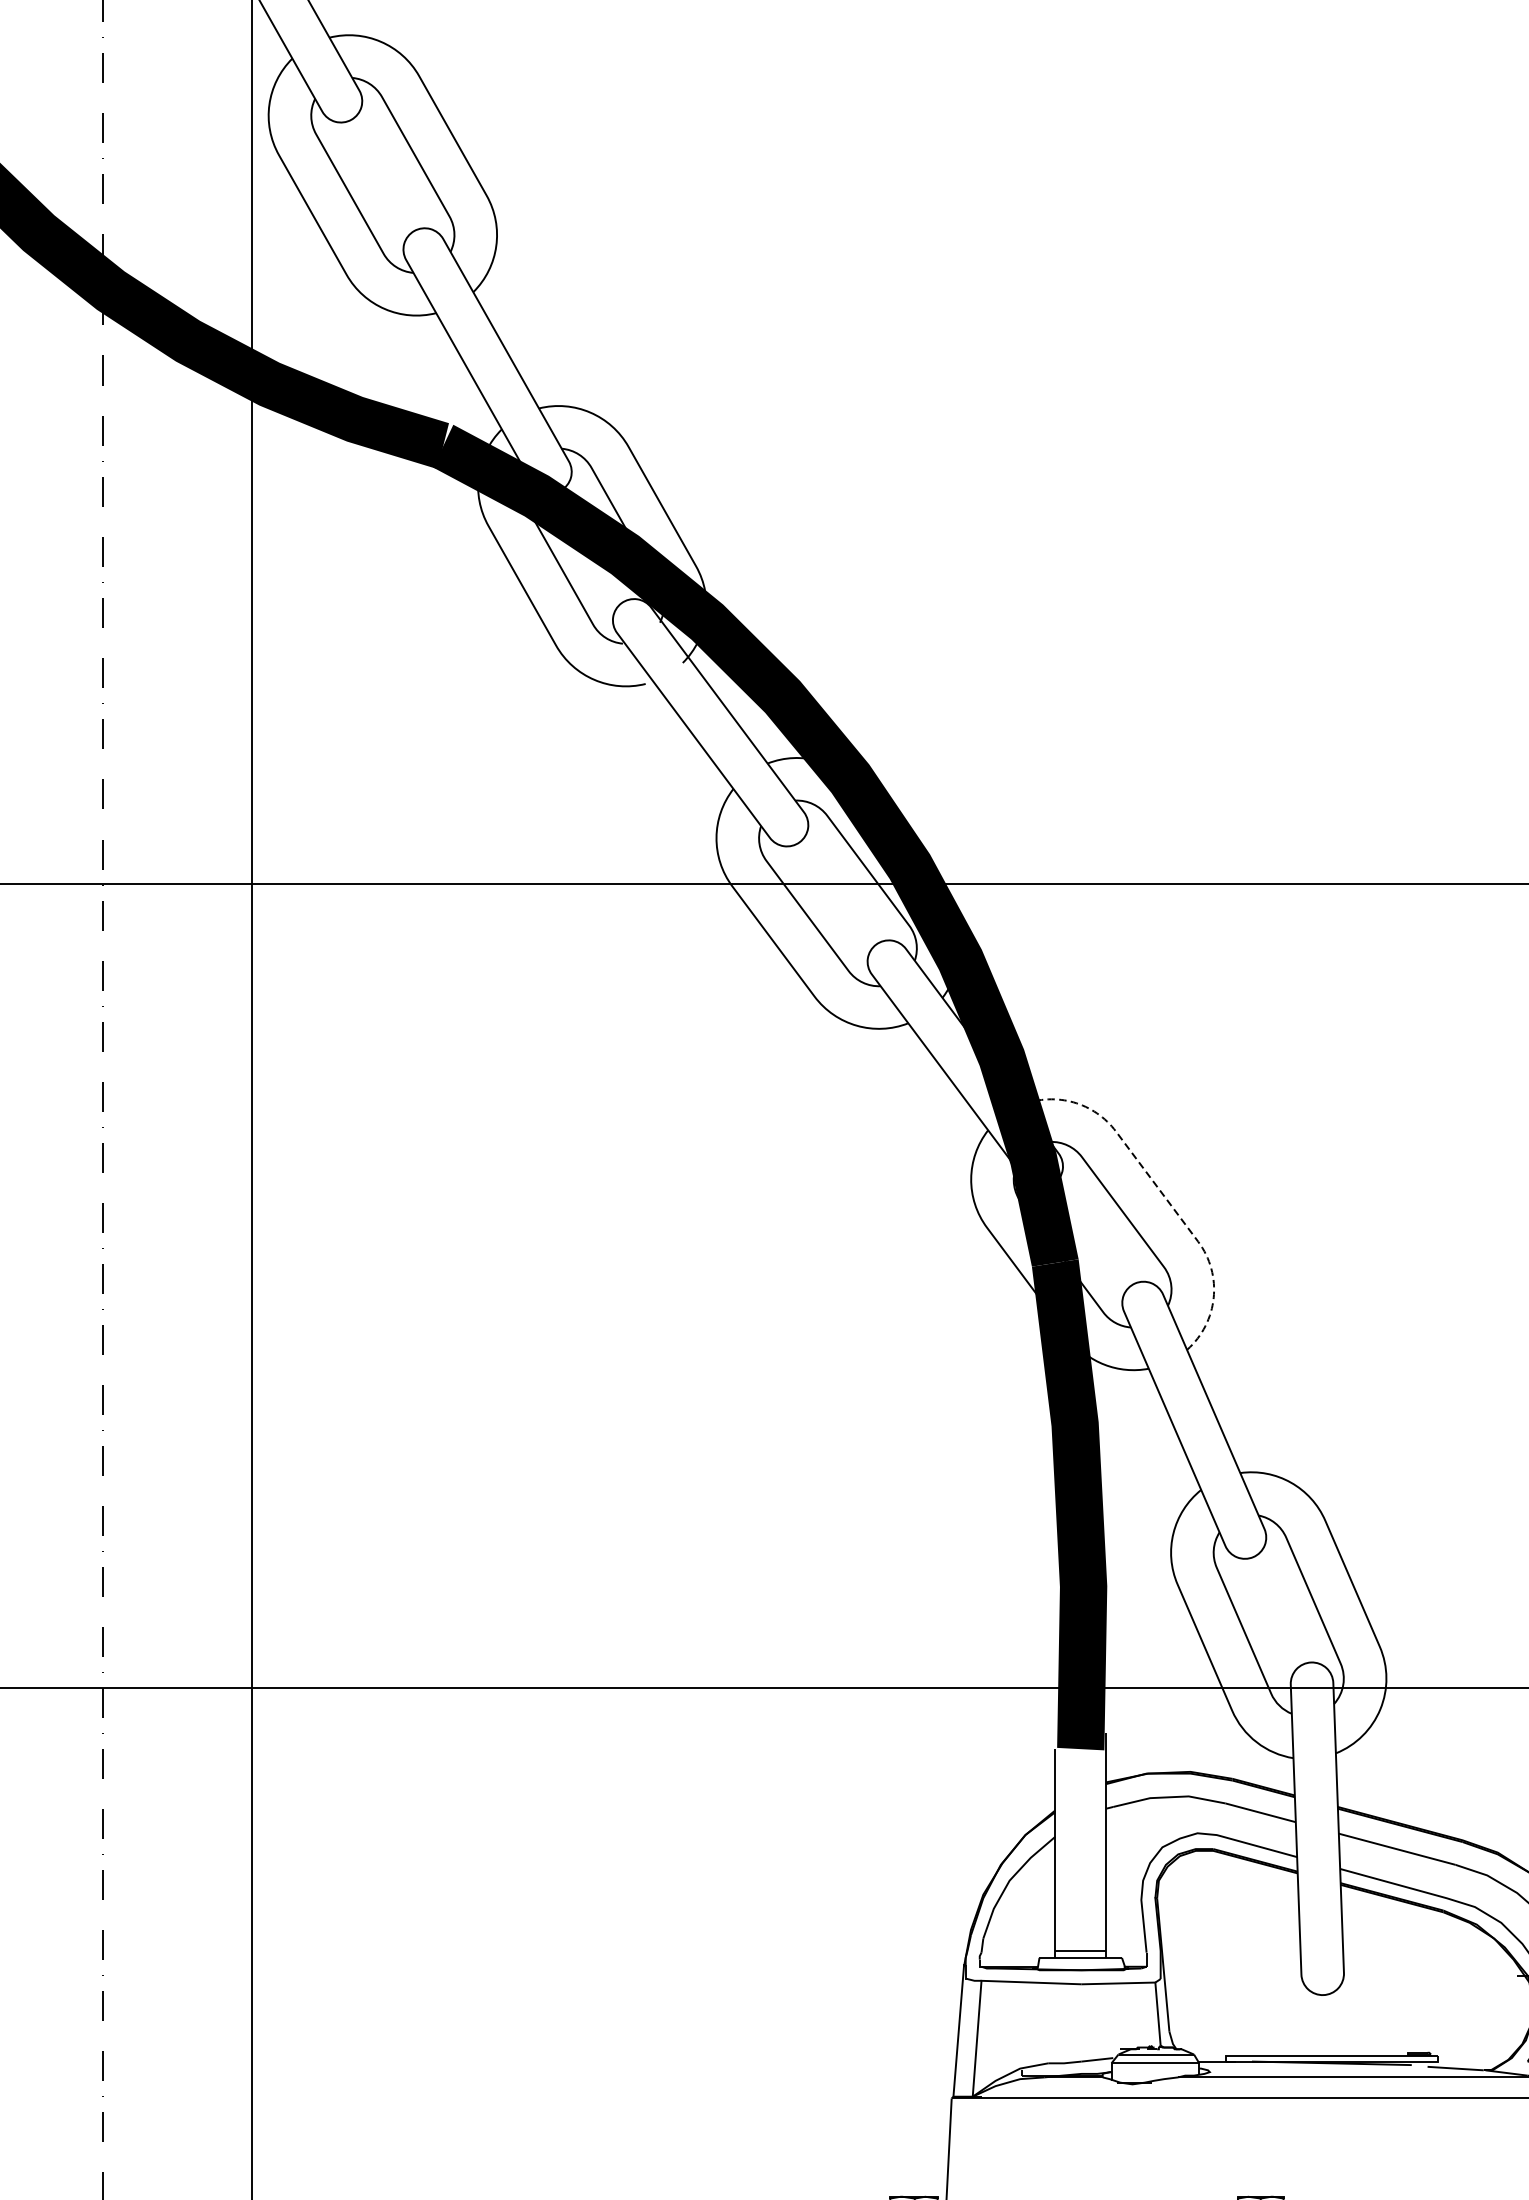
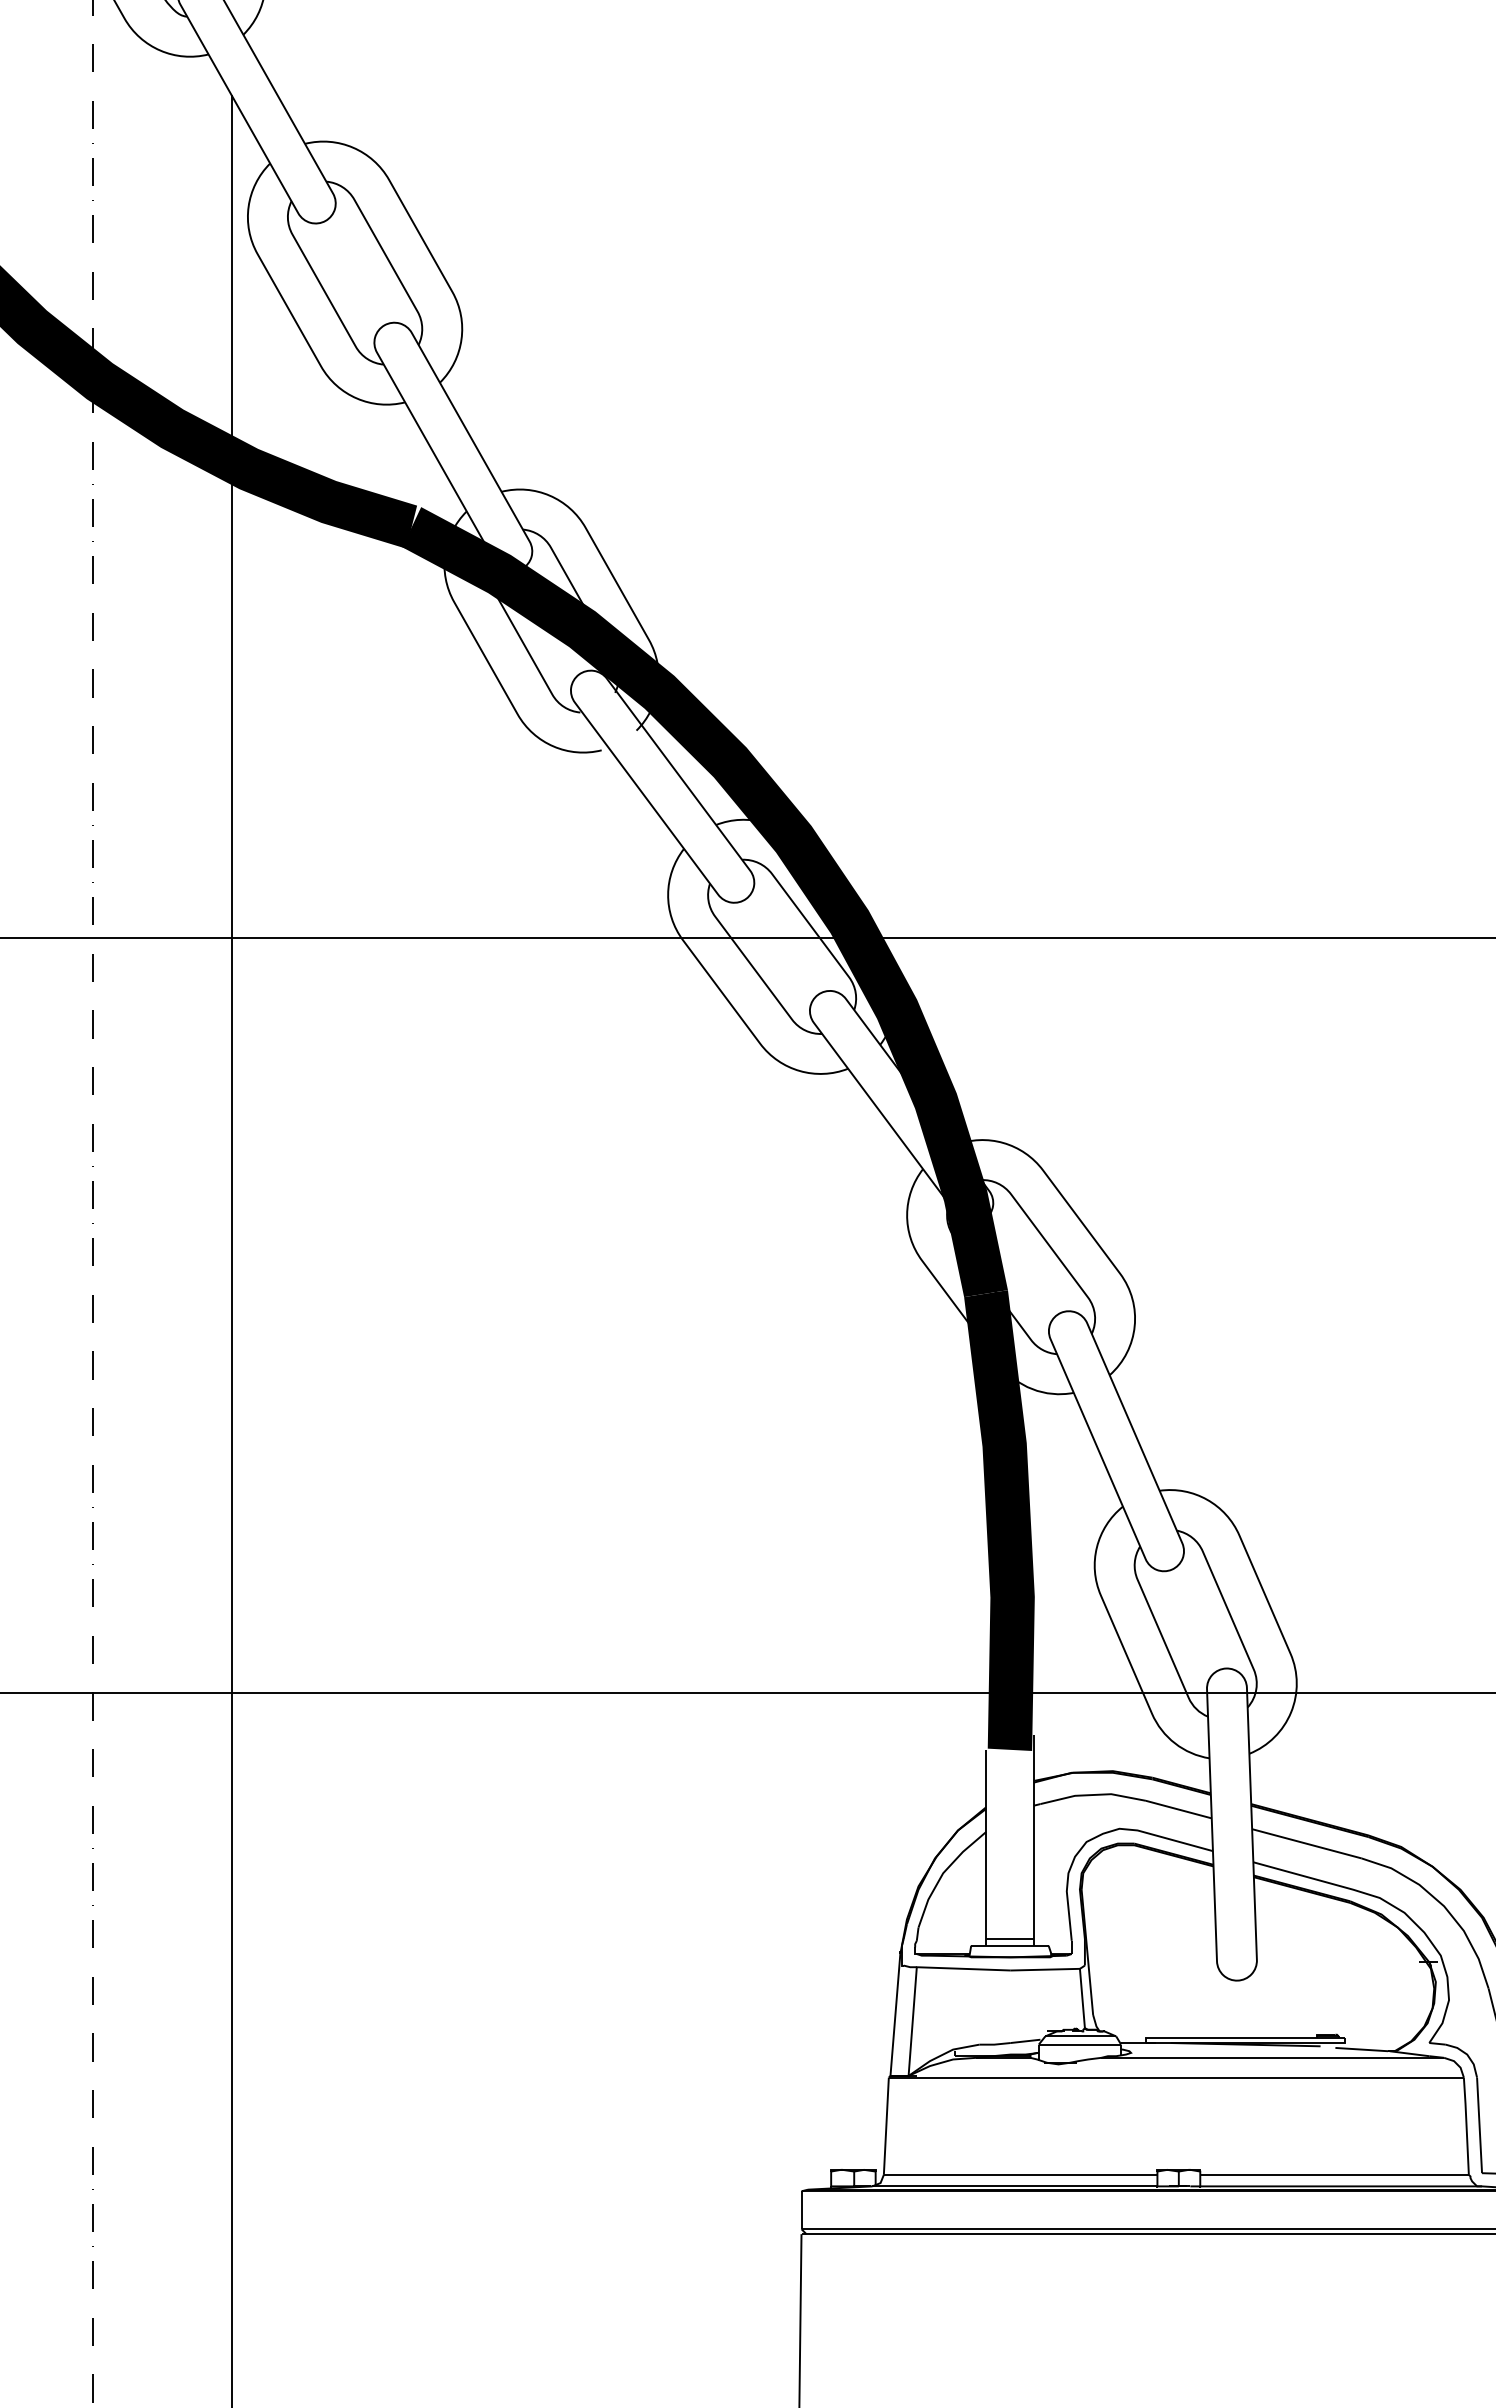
line: (1159, 1188) -> (1083, 1223), dashed -> solid

